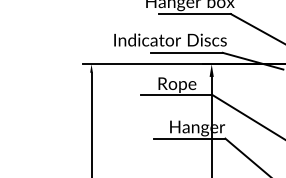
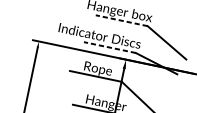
line: (195, 14) -> (121, 21), solid -> dashed
line: (186, 52) -> (109, 47), solid -> dashed

